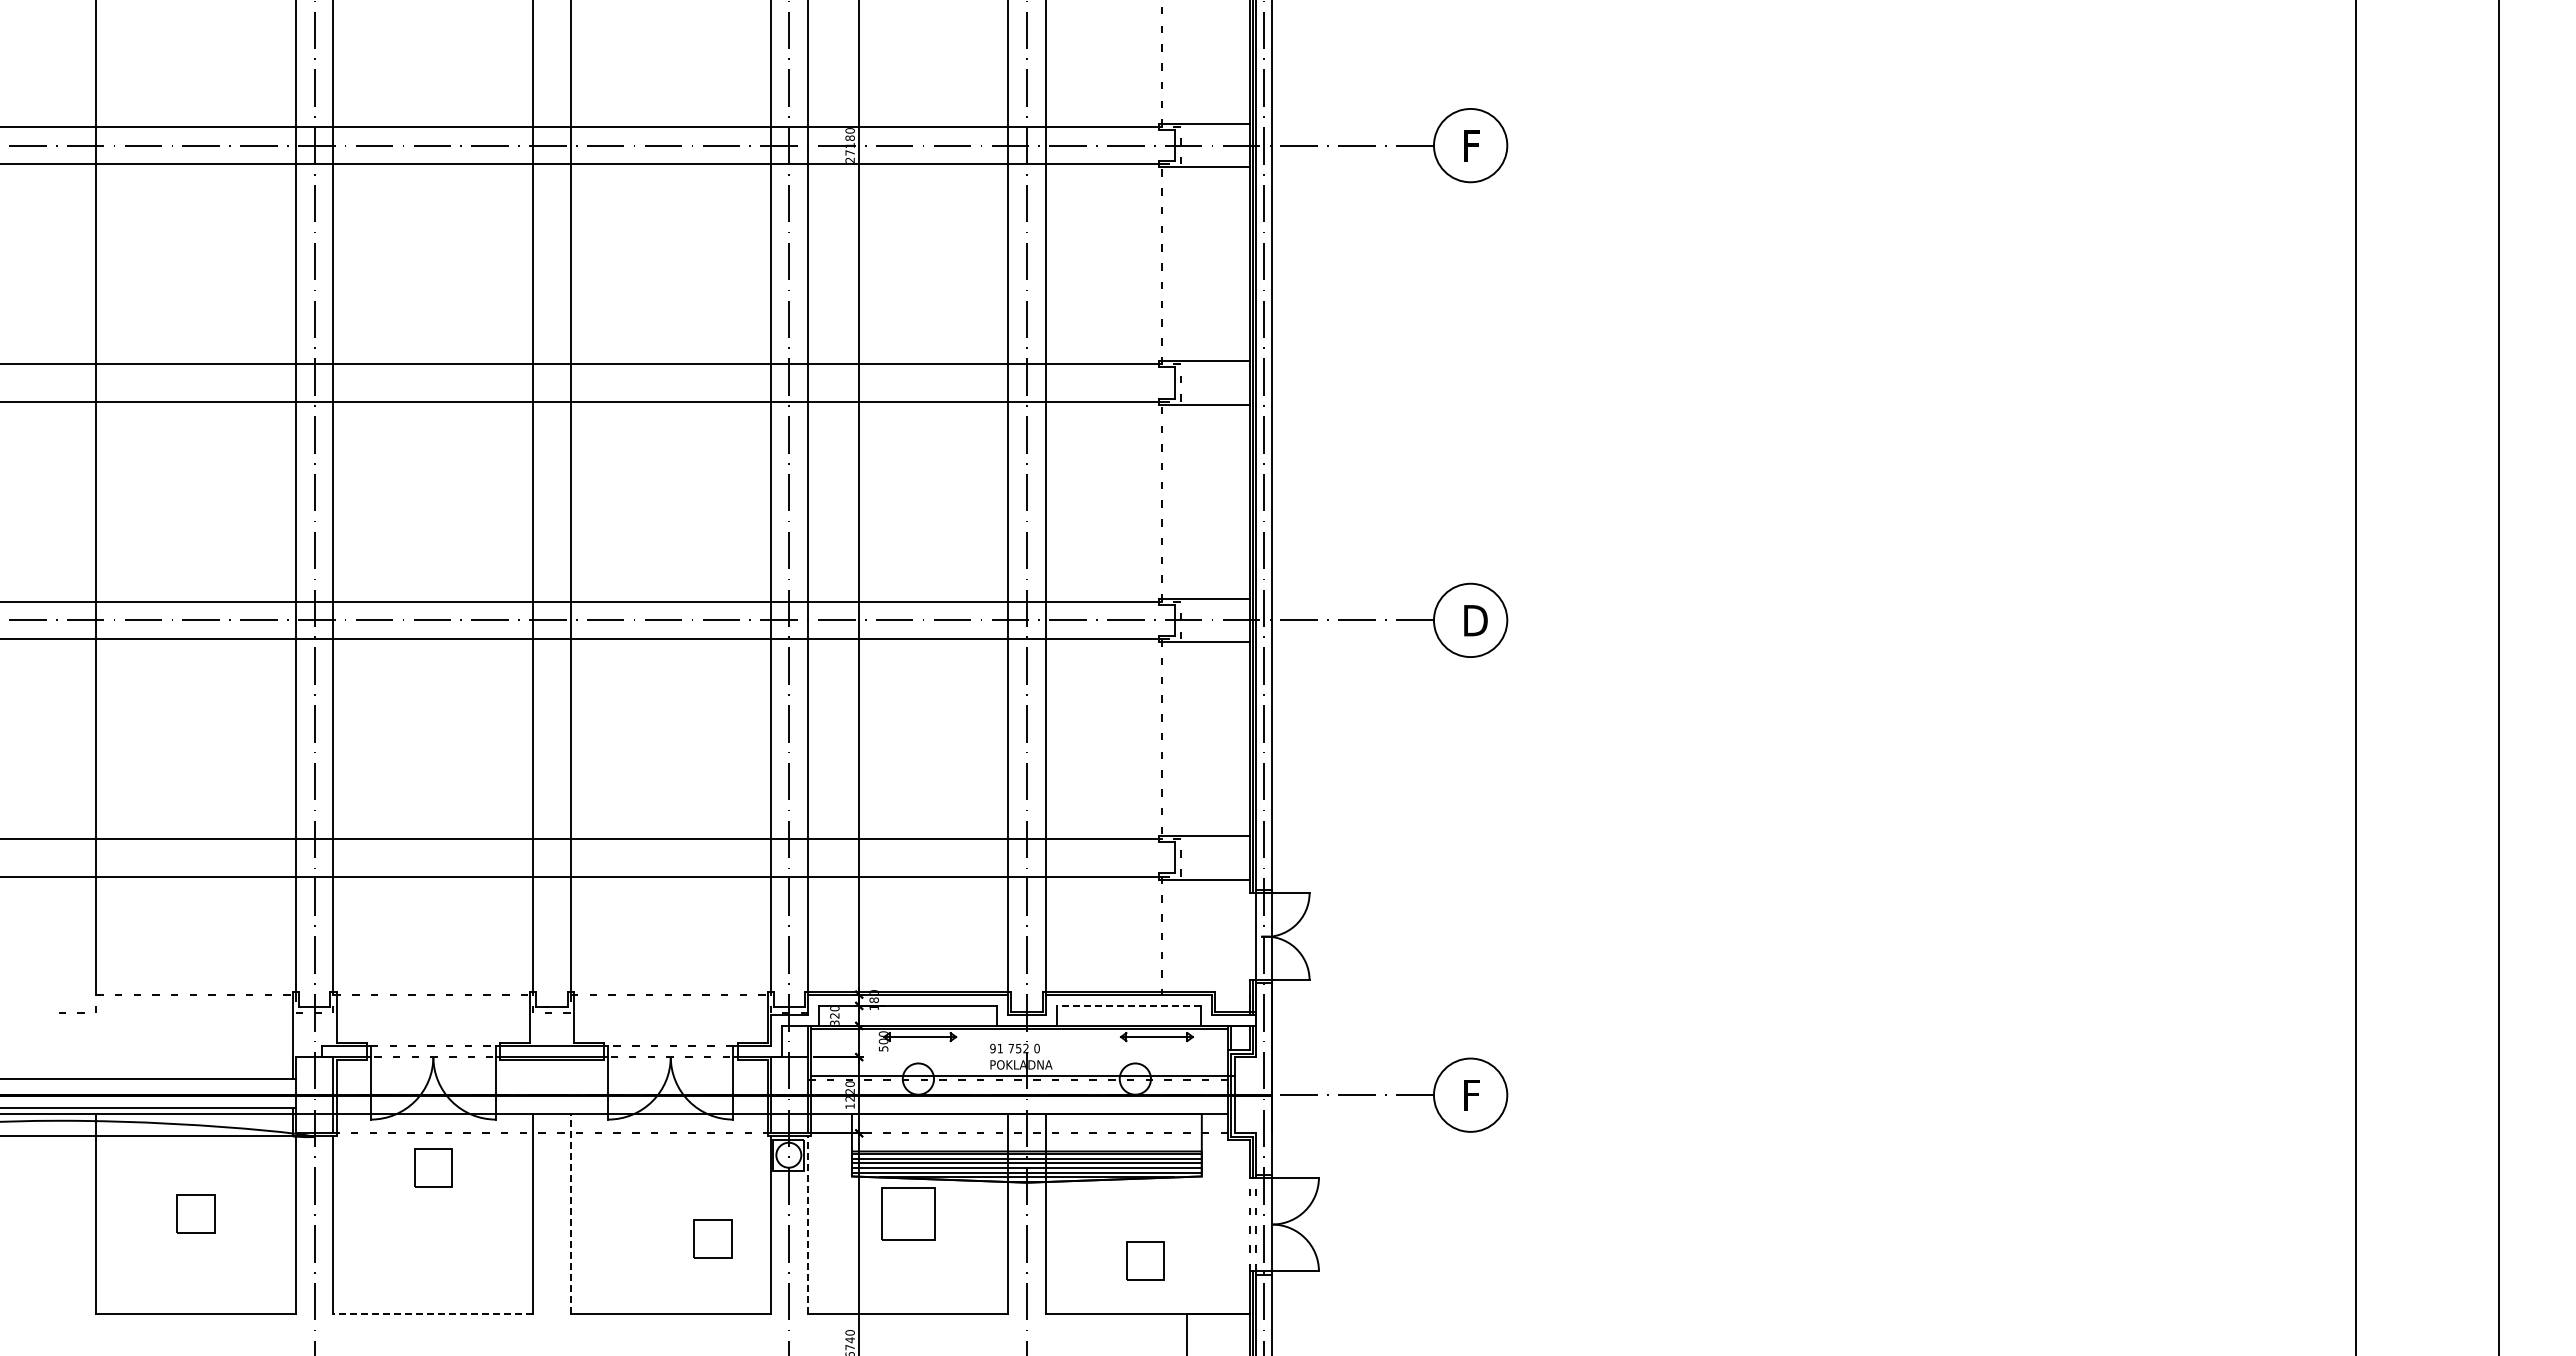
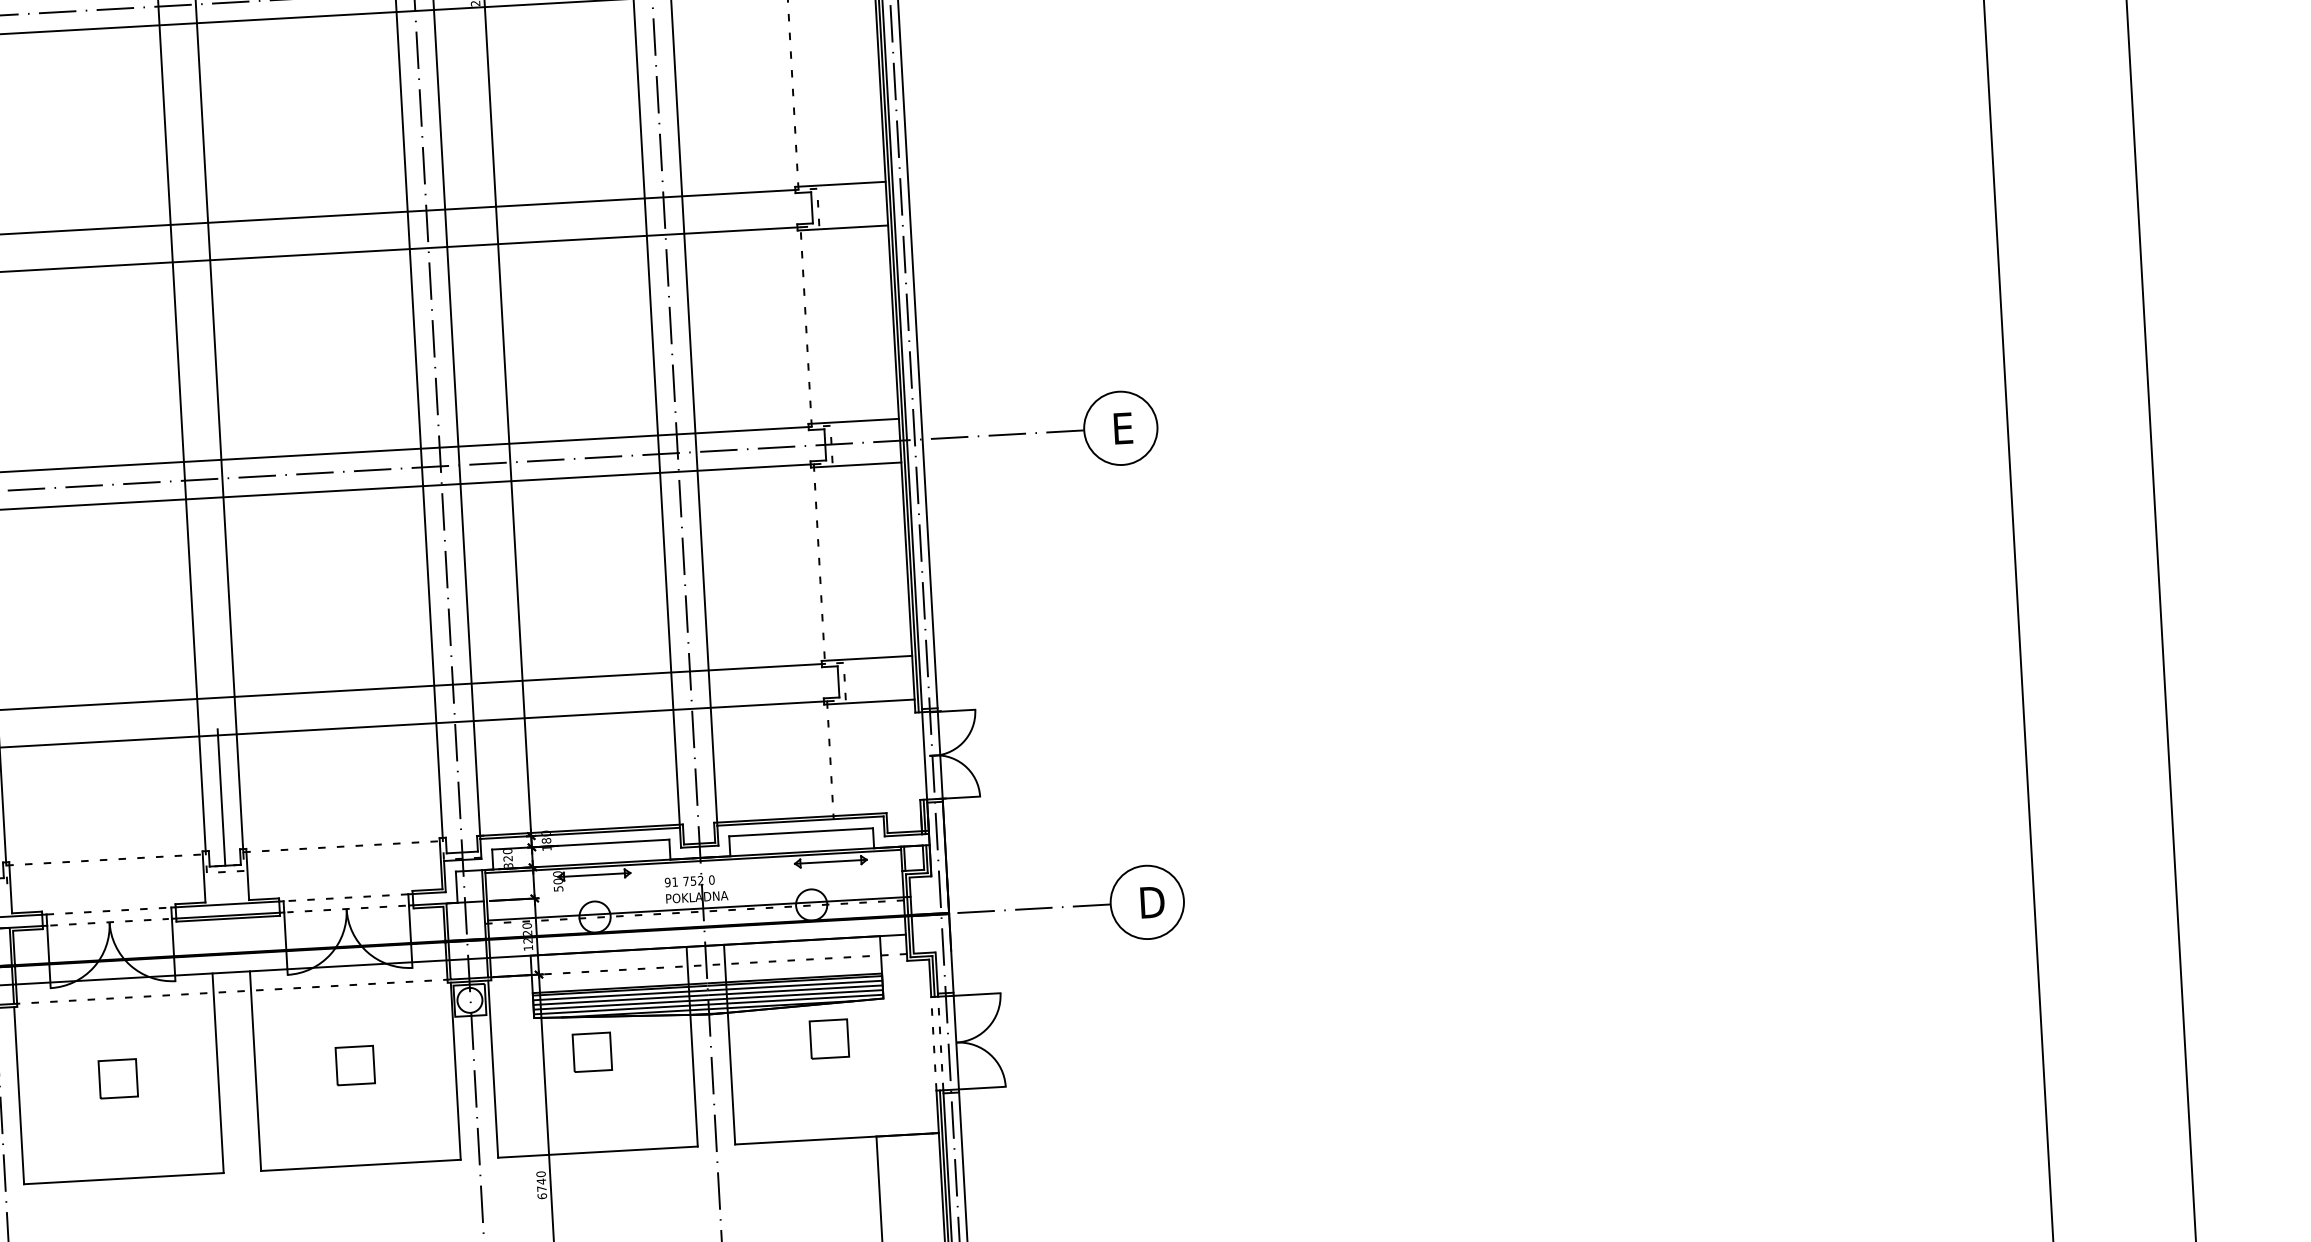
text: (1475, 620) -> (1125, 428), D -> E
line: (552, 938) -> (221, 797), added
line: (1128, 1005) -> (800, 831), dashed -> solid
text: (1475, 1095) -> (1152, 902), F -> D
part: (433, 1167) -> (118, 1078), moved
line: (570, 1213) -> (255, 1070), dashed -> solid
part: (907, 1213) -> (591, 1051), size x0.71
line: (808, 1225) -> (493, 1069), dashed -> solid
part: (712, 1238) -> (355, 1065), moved
part: (1145, 1260) -> (829, 1038), moved
line: (433, 1313) -> (123, 1178), dashed -> solid

